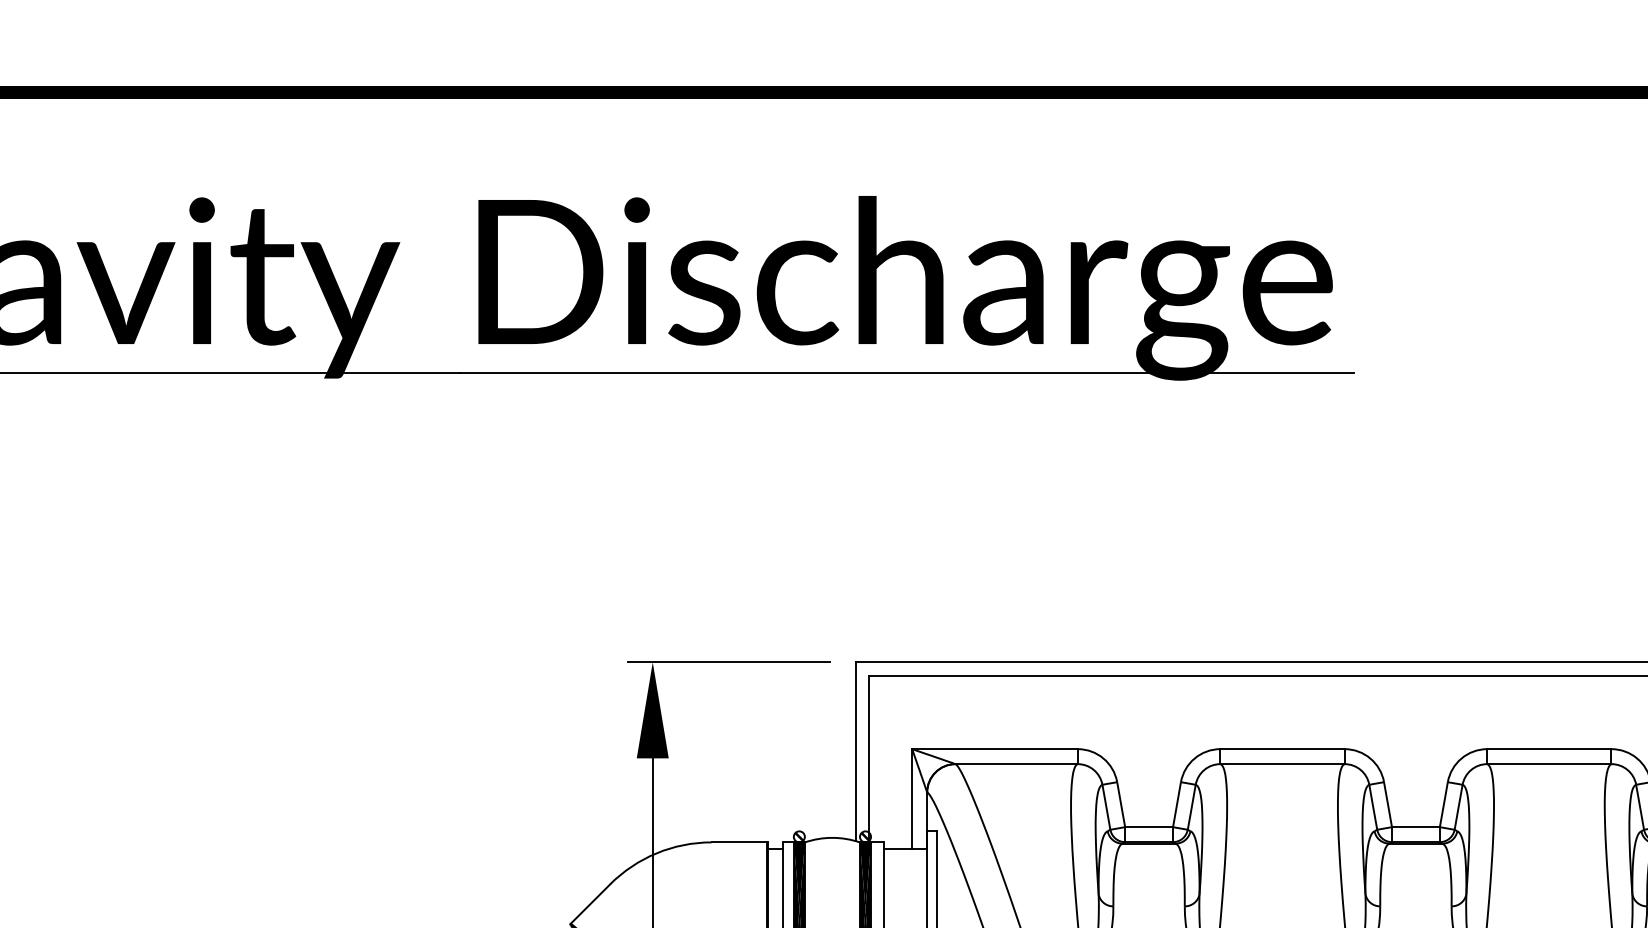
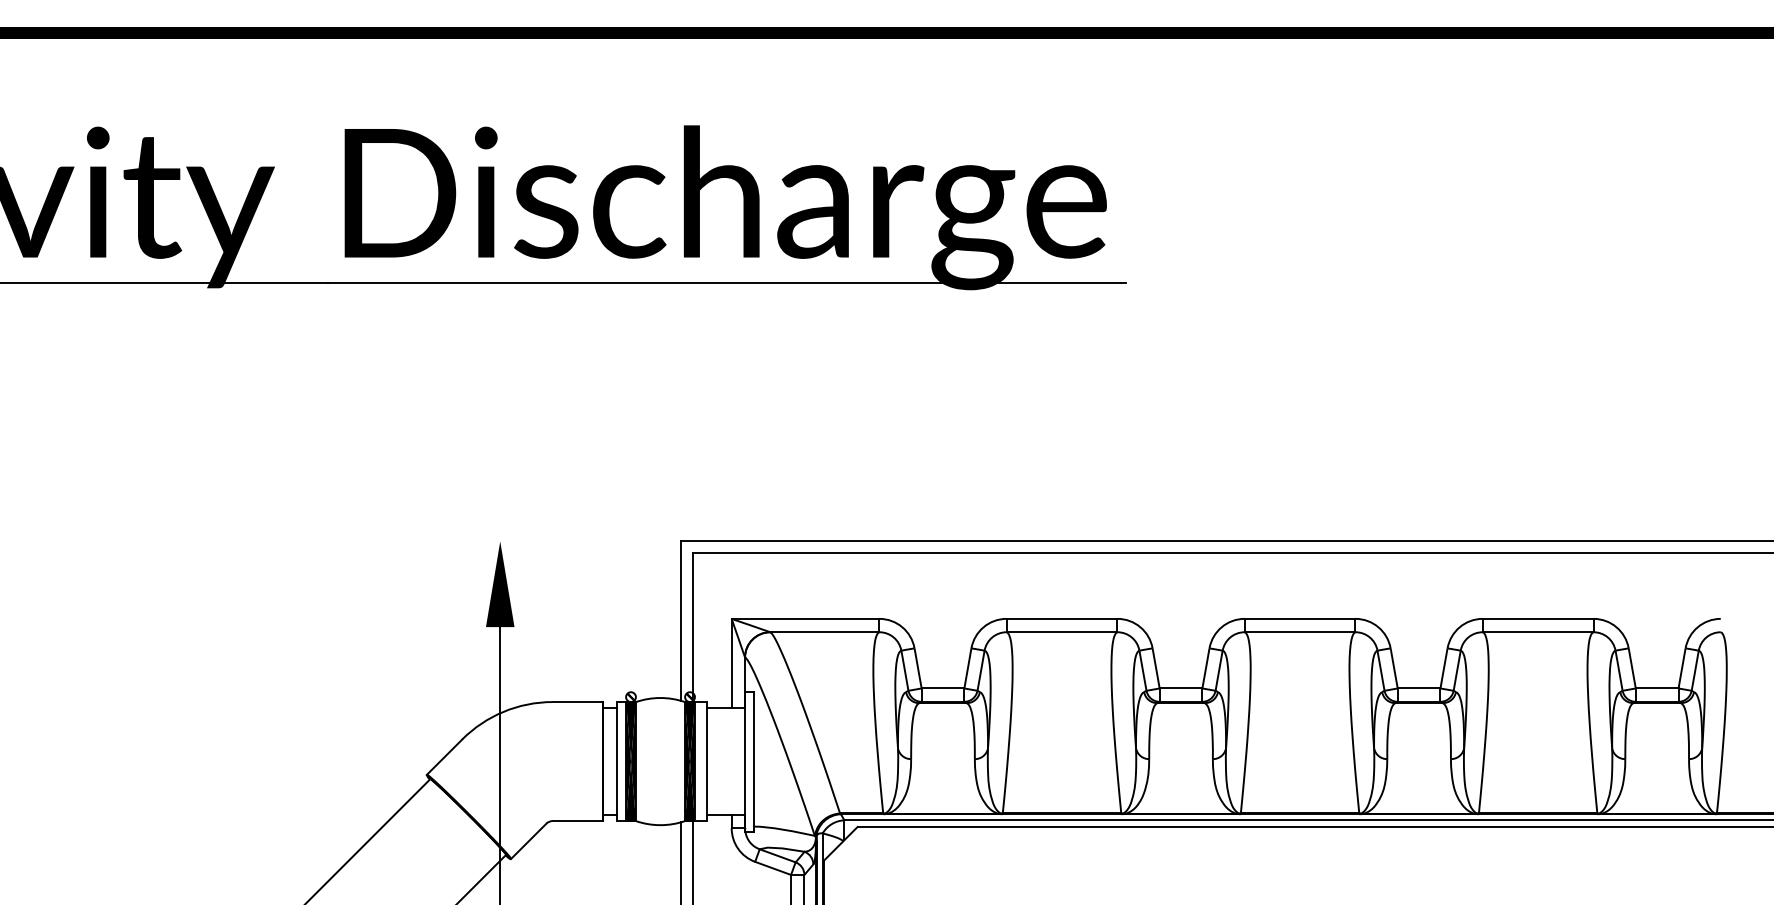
line: (728, 662) -> (567, 541), removed

